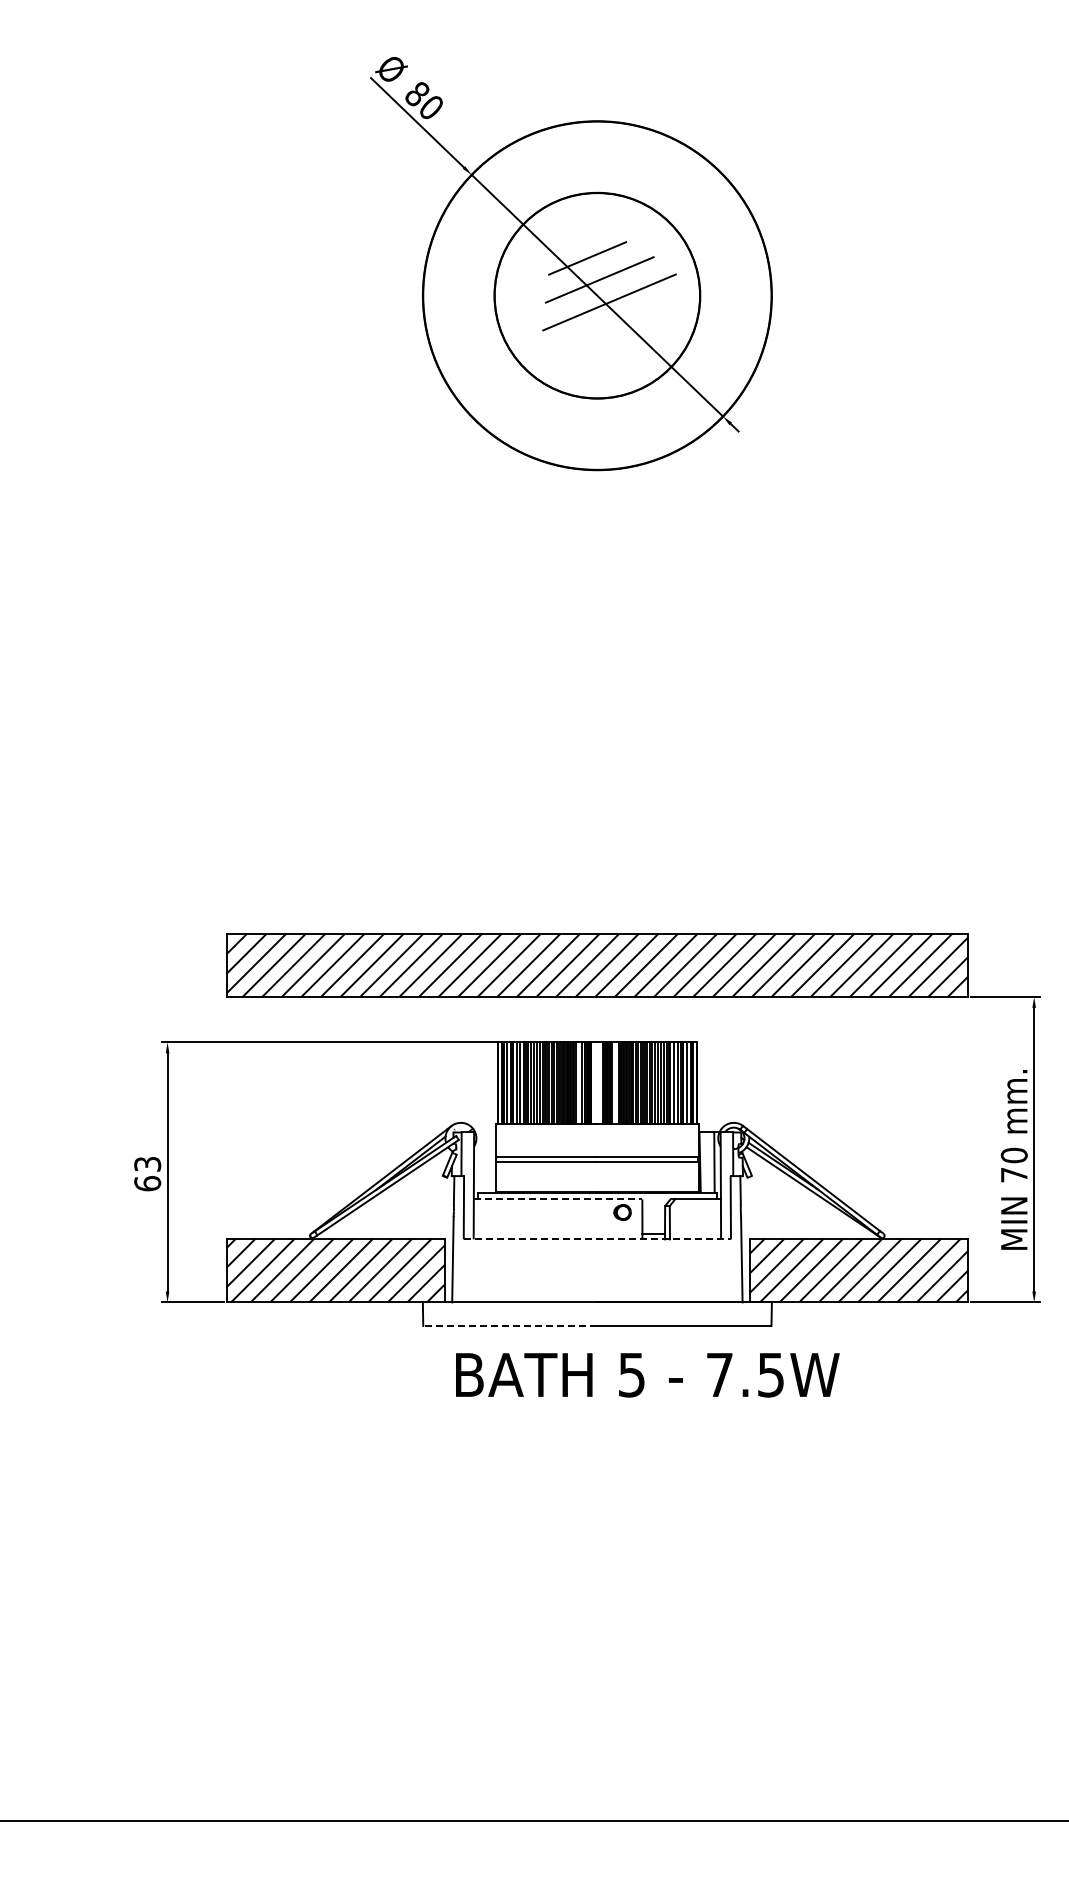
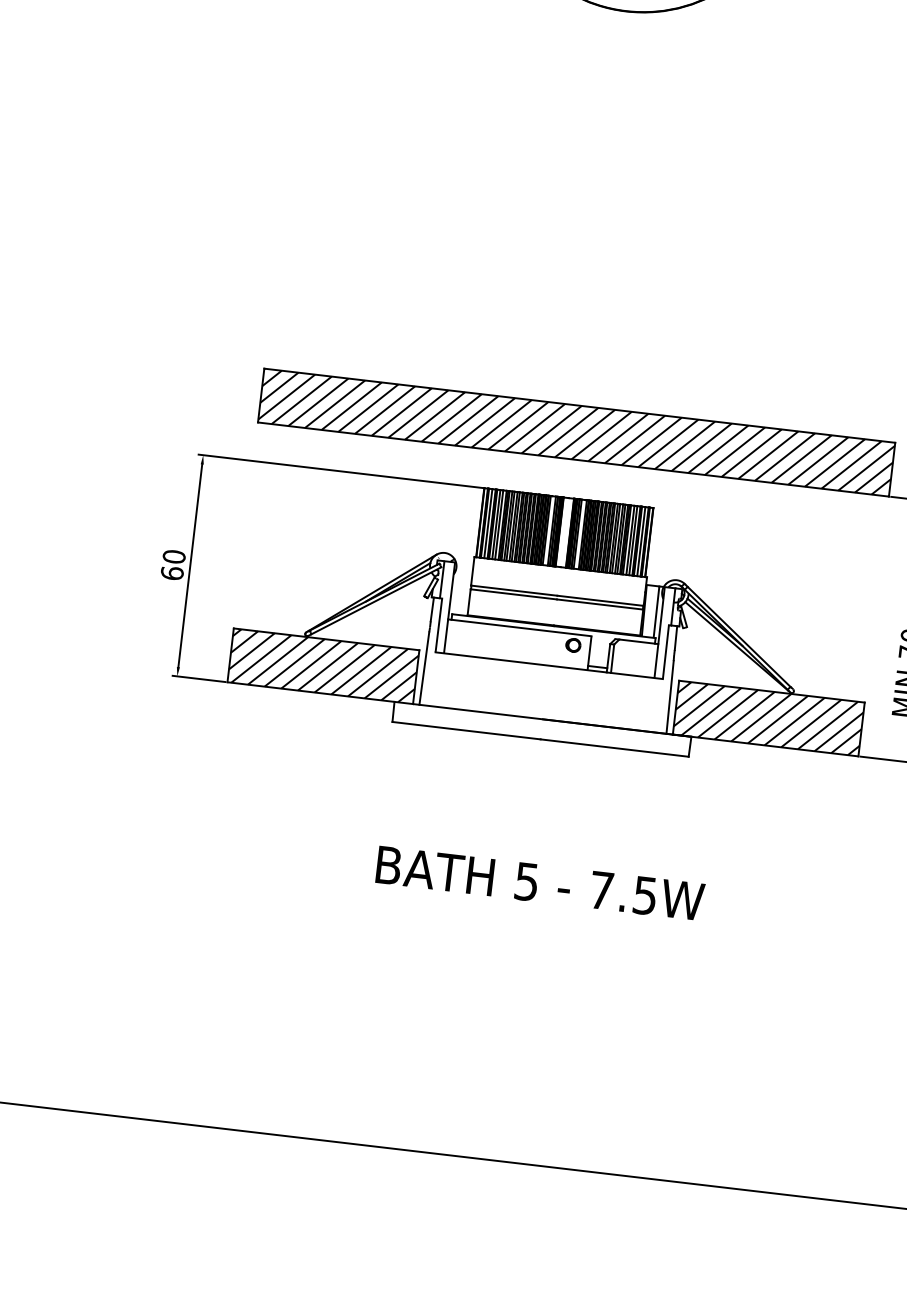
text: (147, 1163) -> (174, 556), 63 -> 60
line: (558, 1199) -> (520, 627), dashed -> solid
line: (597, 1239) -> (549, 665), dashed -> solid
line: (509, 1325) -> (465, 730), dashed -> solid
text: (647, 1375) -> (540, 883), moved

